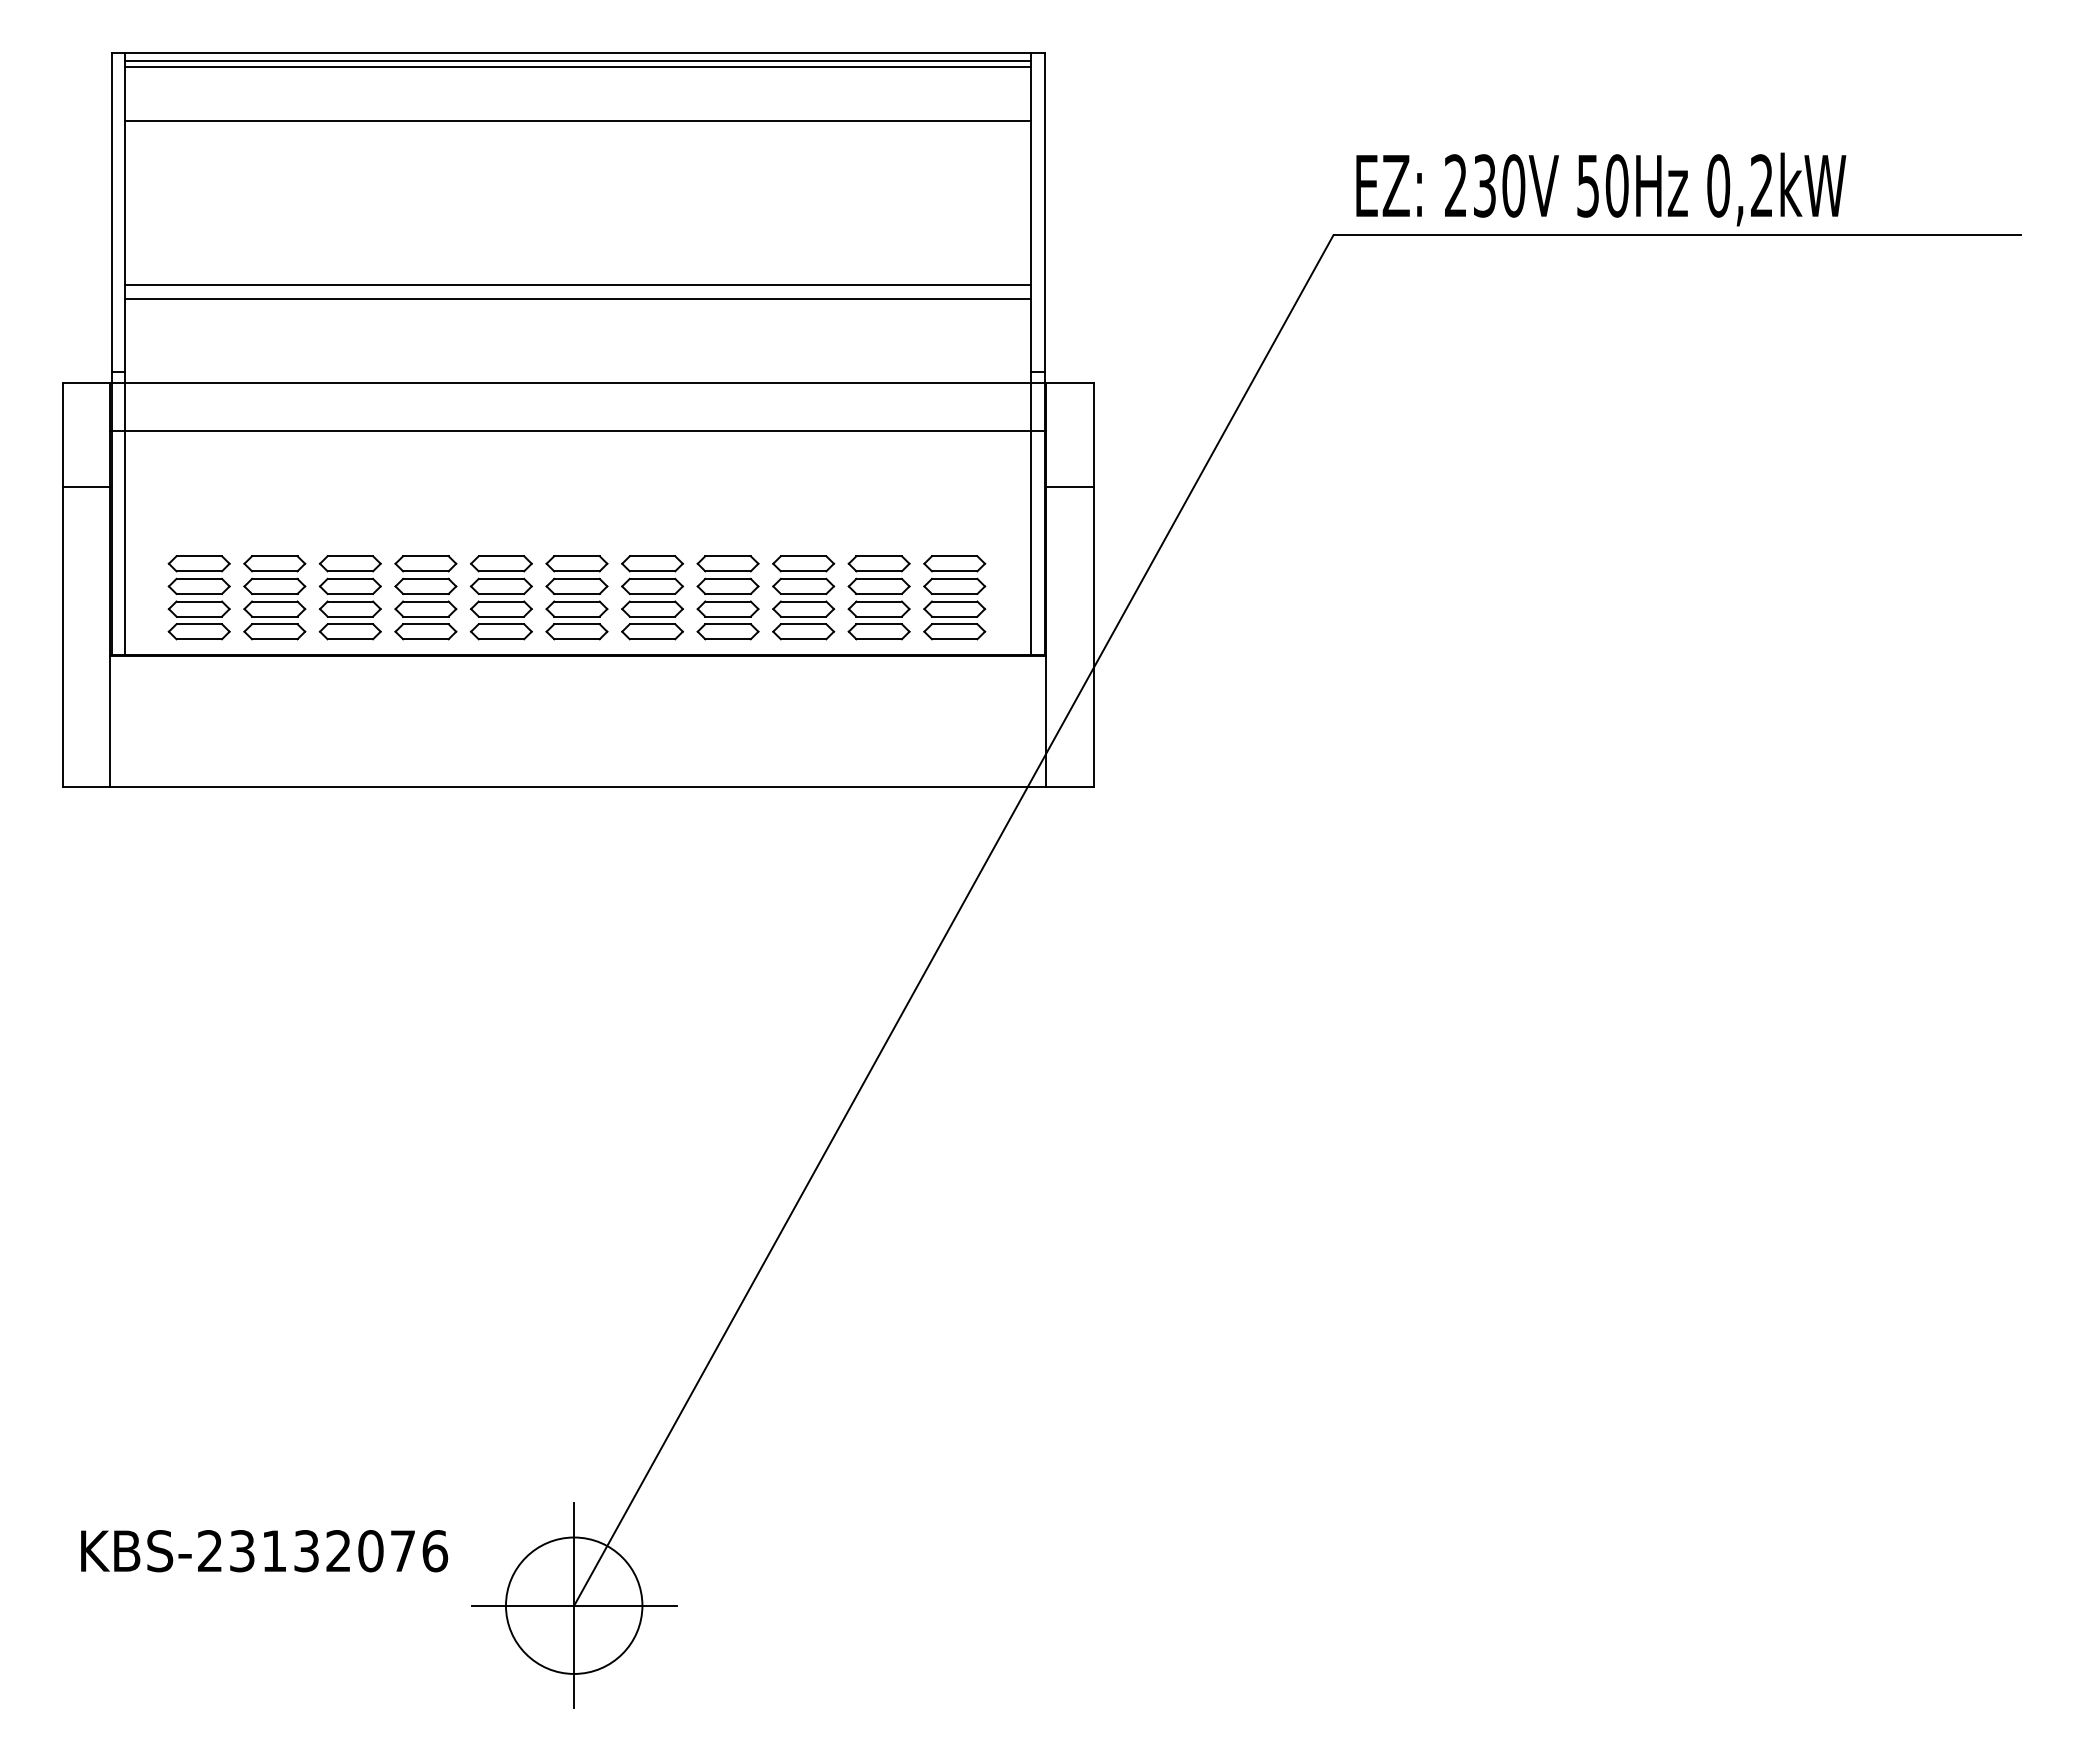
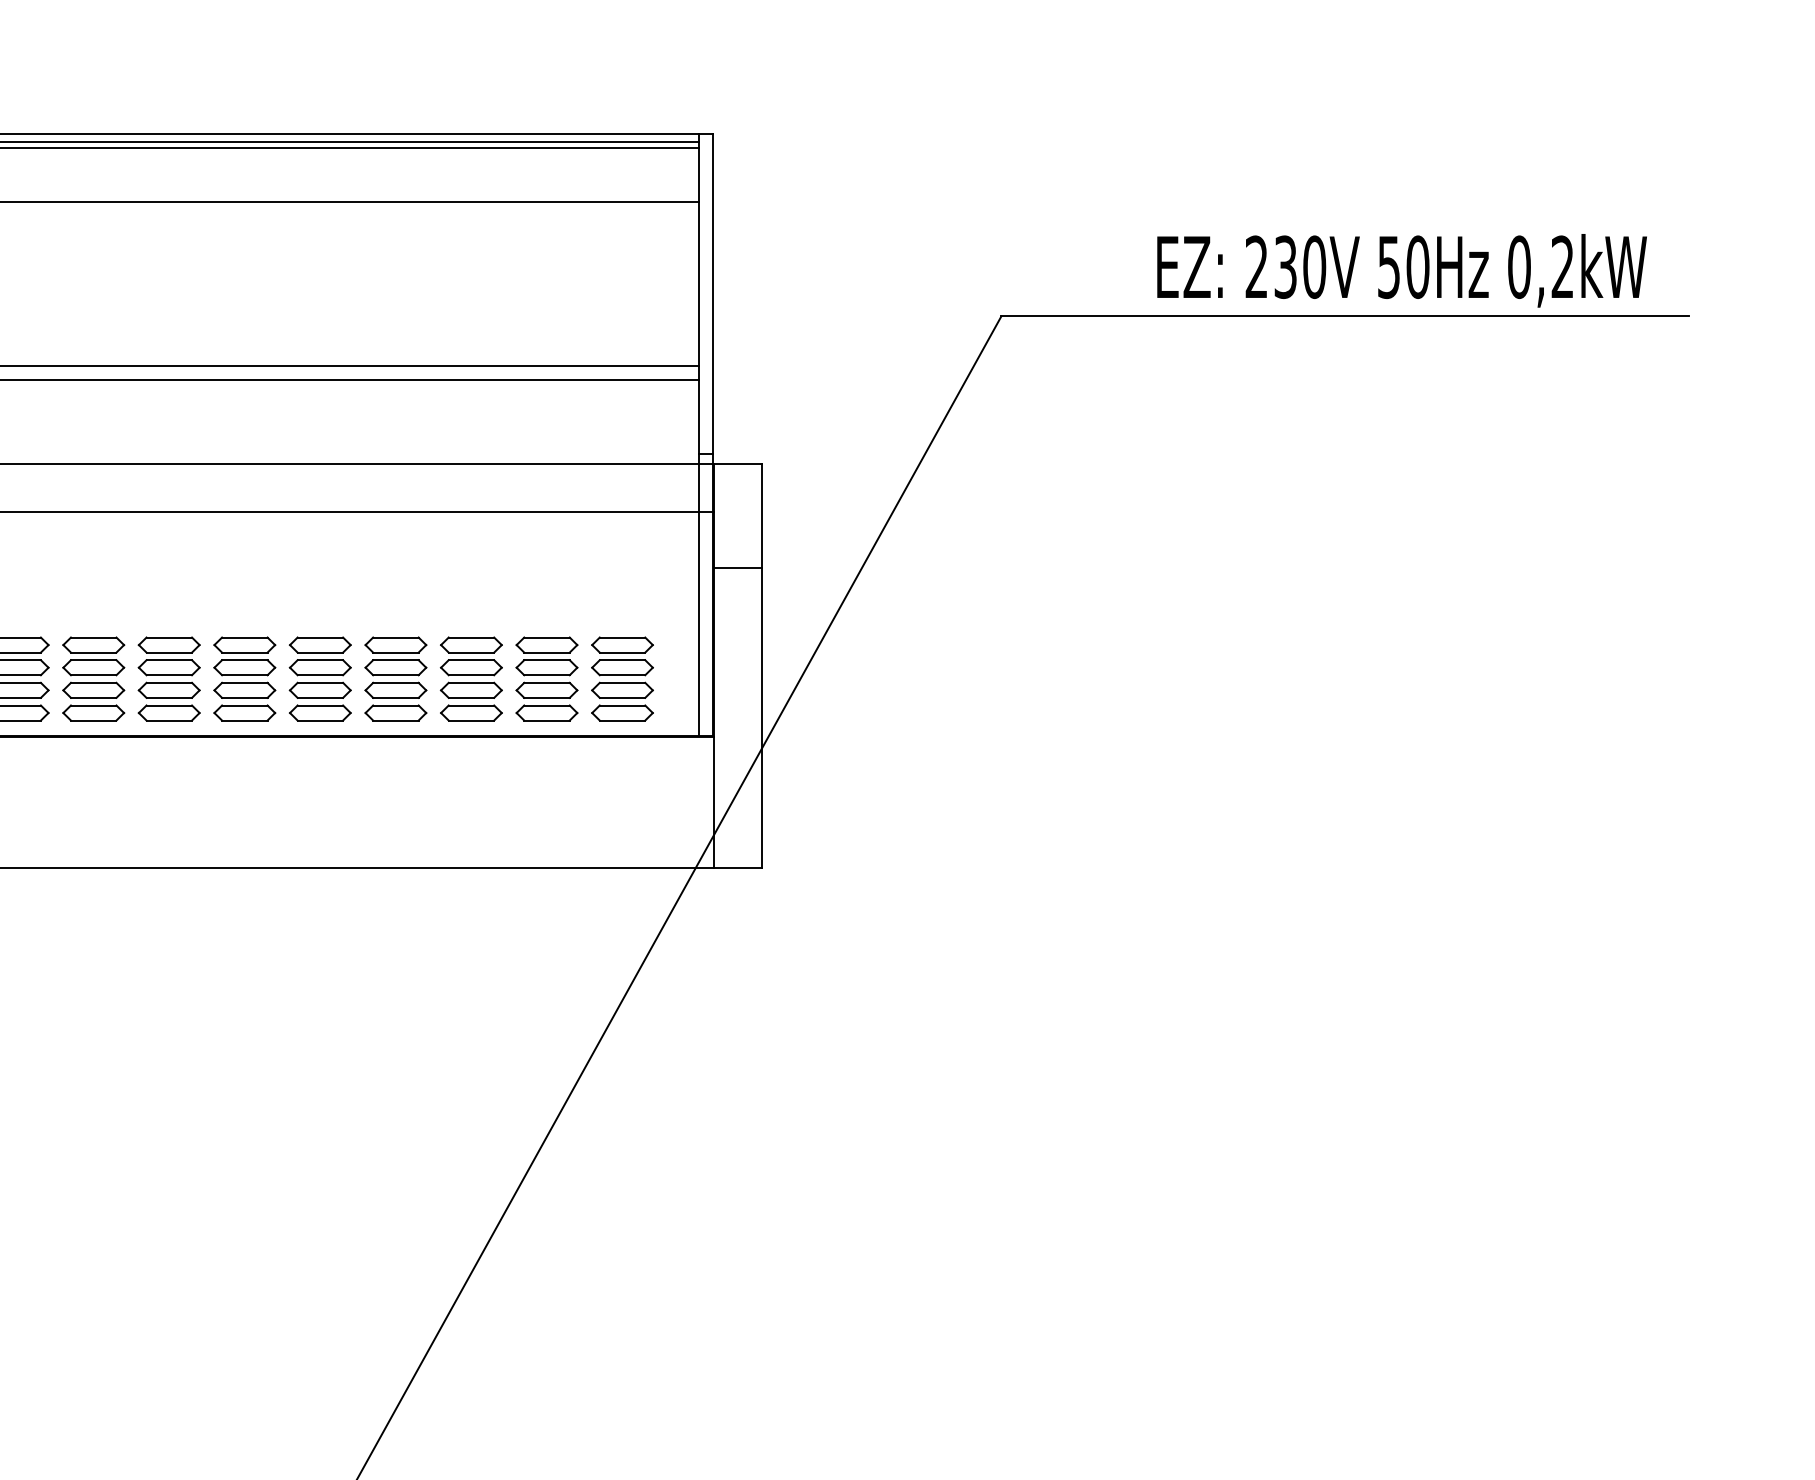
text: (1601, 189) -> (1402, 270), moved

